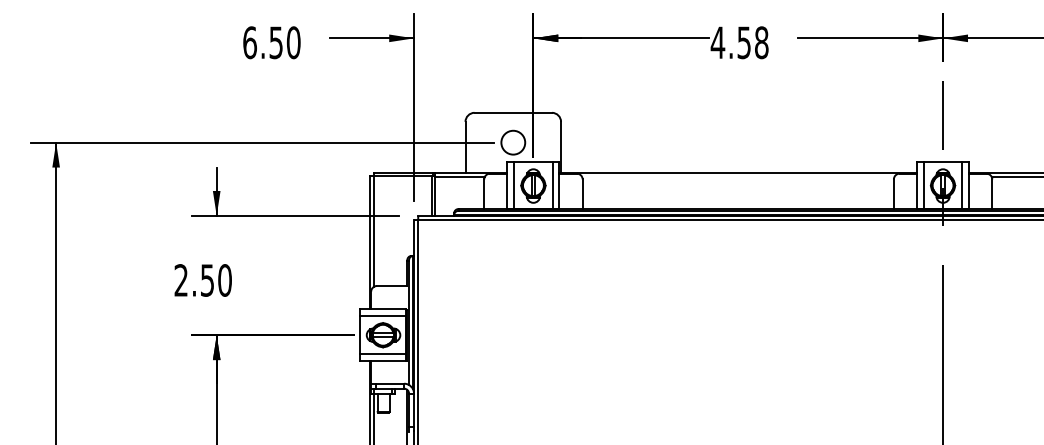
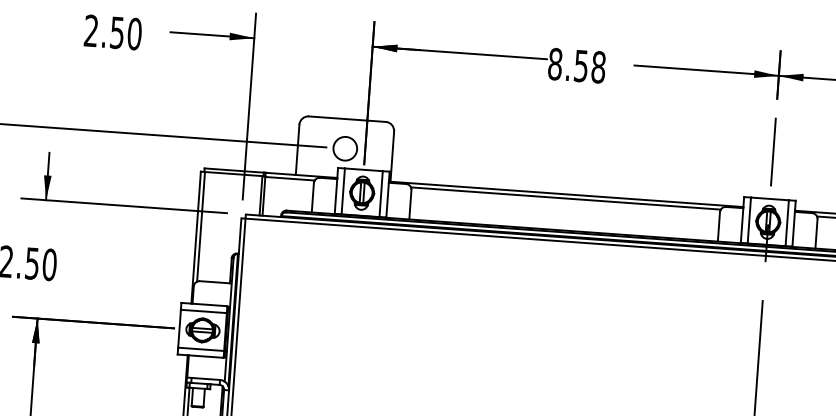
text: (249, 42) -> (90, 30), 6.50 -> 2.50
text: (717, 42) -> (554, 63), 4.58 -> 8.58
line: (737, 176) -> (565, 198), added

